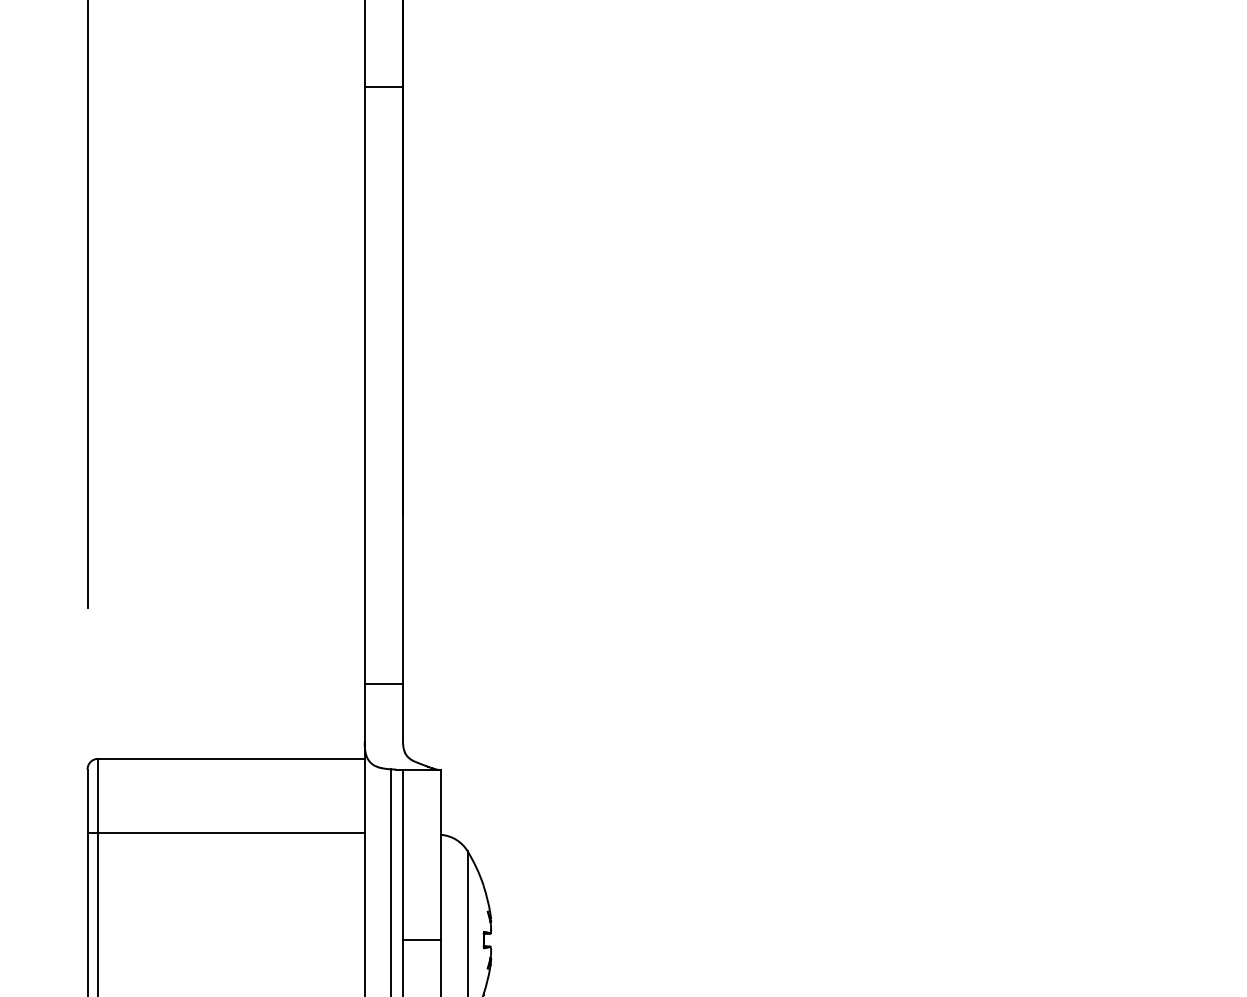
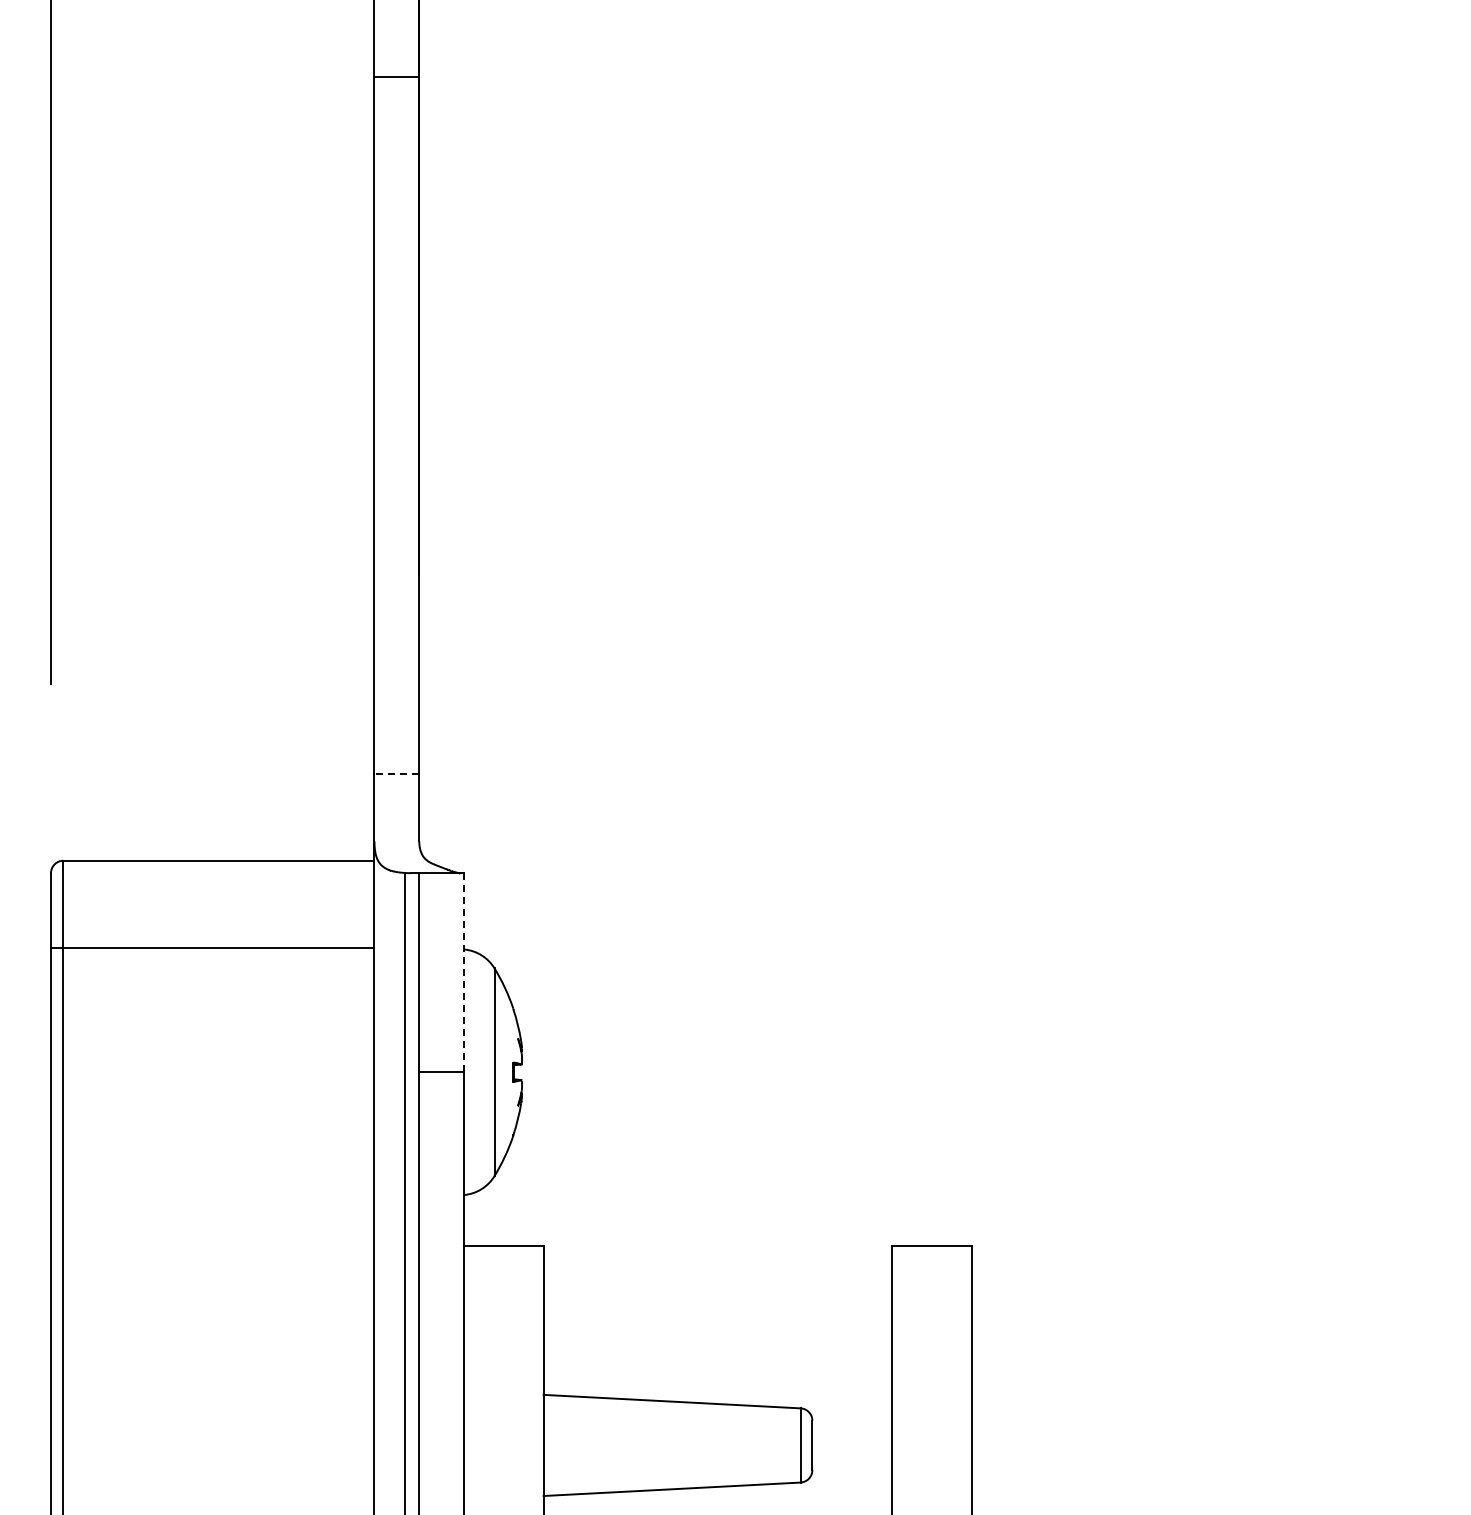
line: (383, 684) -> (396, 773), solid -> dashed
line: (441, 854) -> (464, 972), solid -> dashed

